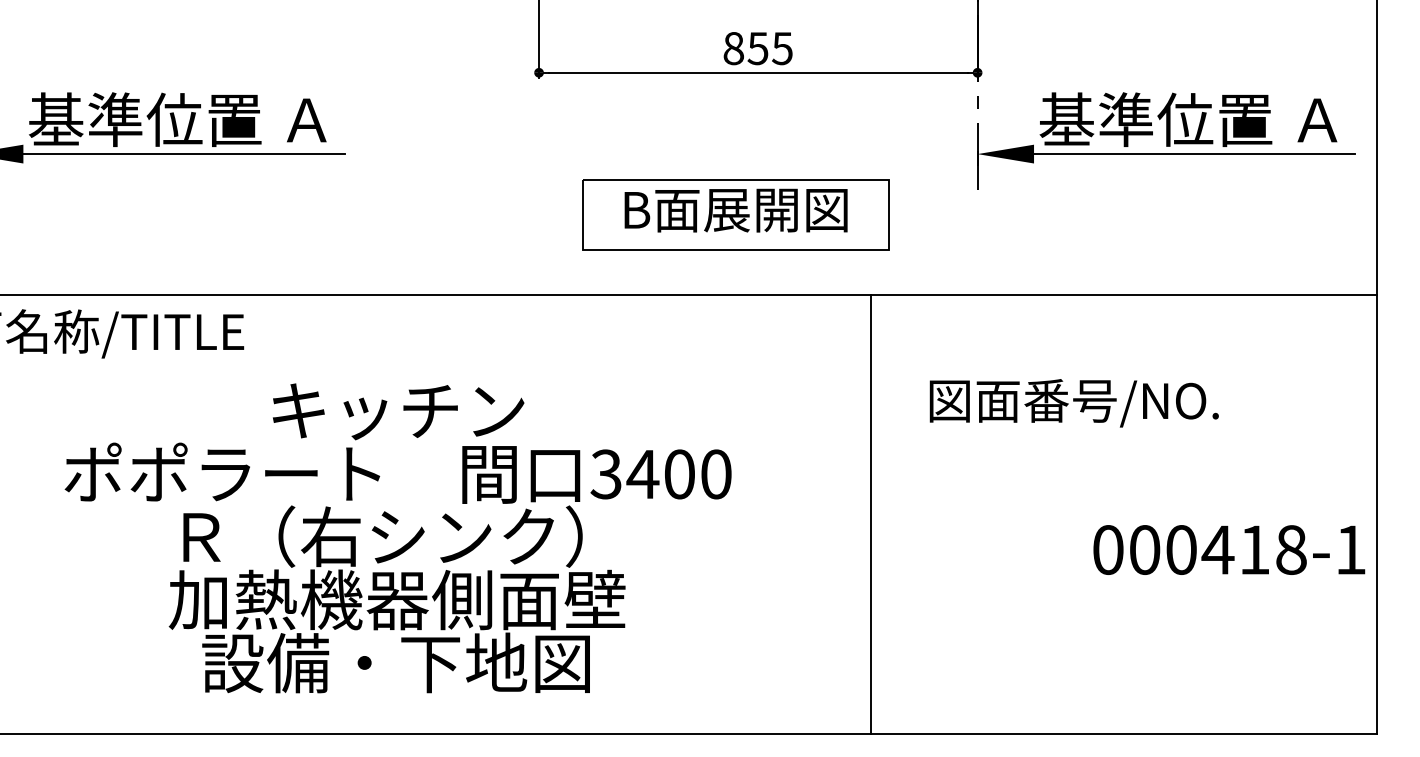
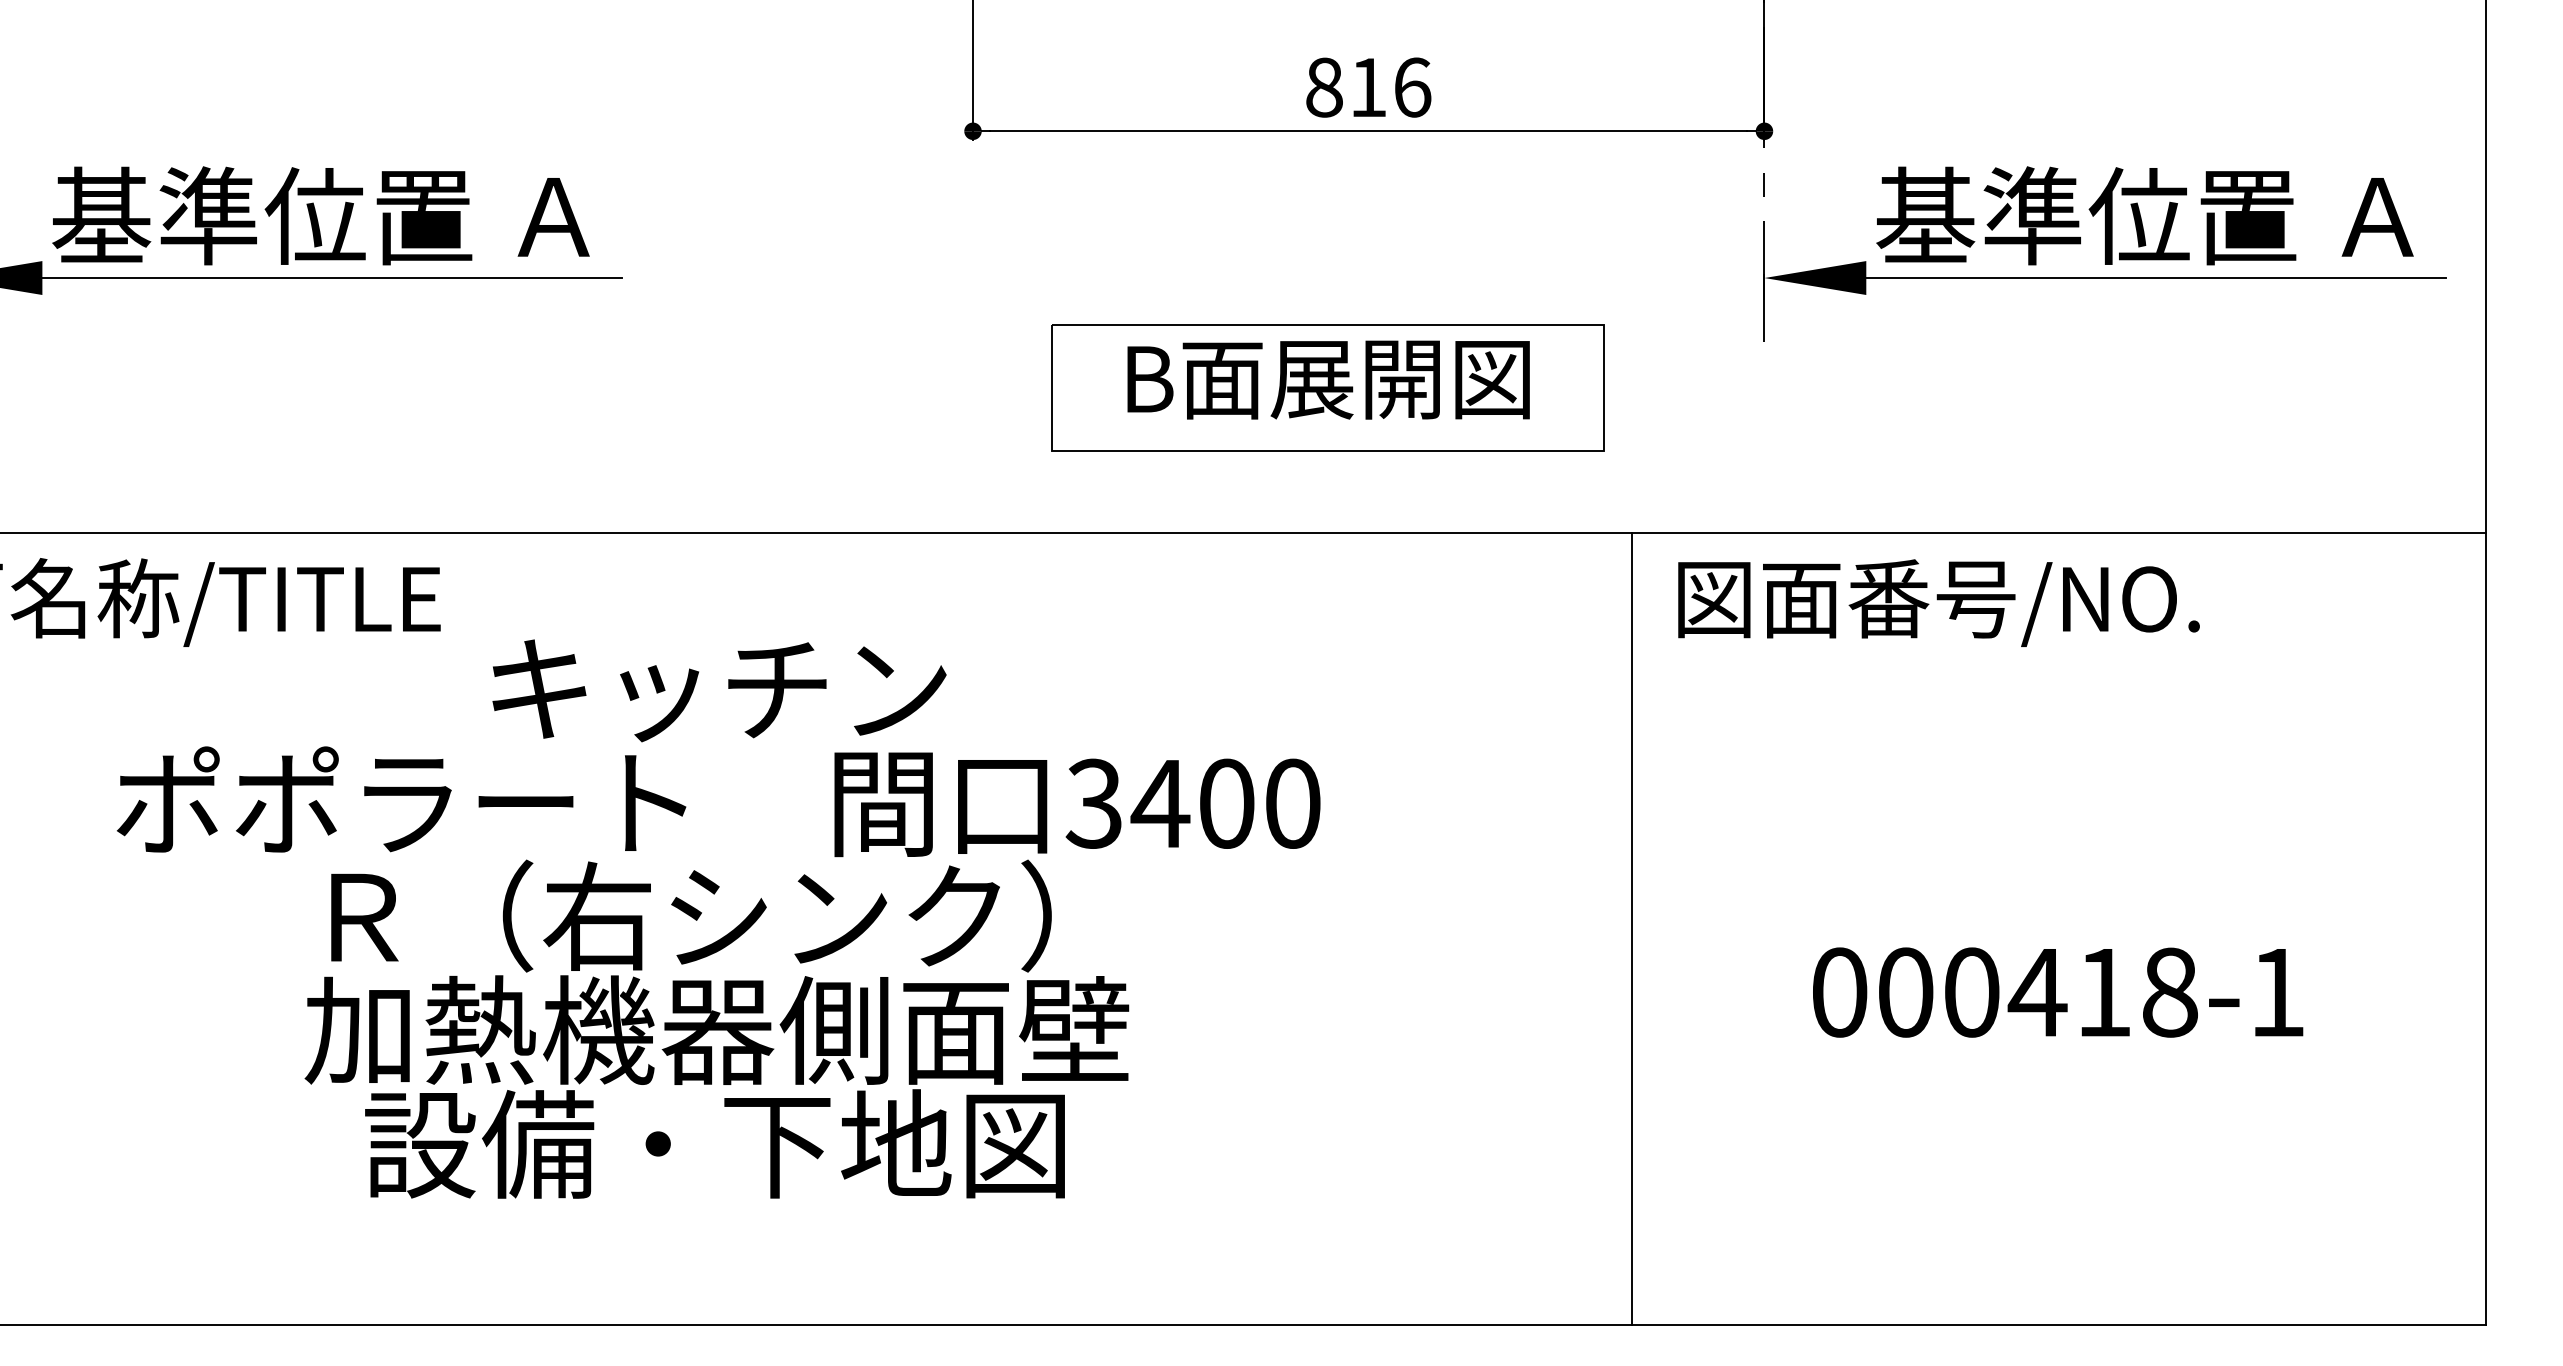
text: (769, 48) -> (1388, 87), 855 -> 816
text: (1073, 403) -> (1937, 603), moved
line: (871, 514) -> (1632, 928), moved
text: (397, 538) -> (717, 919), moved
text: (1229, 549) -> (2058, 991), moved

